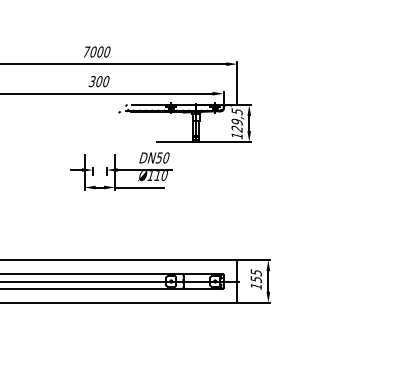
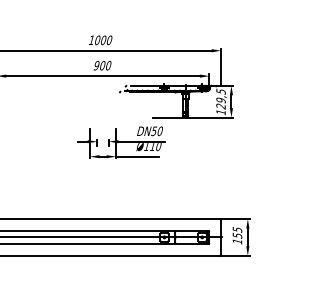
text: (86, 51) -> (91, 39), 7000 -> 1000
text: (91, 81) -> (95, 65), 300 -> 900

